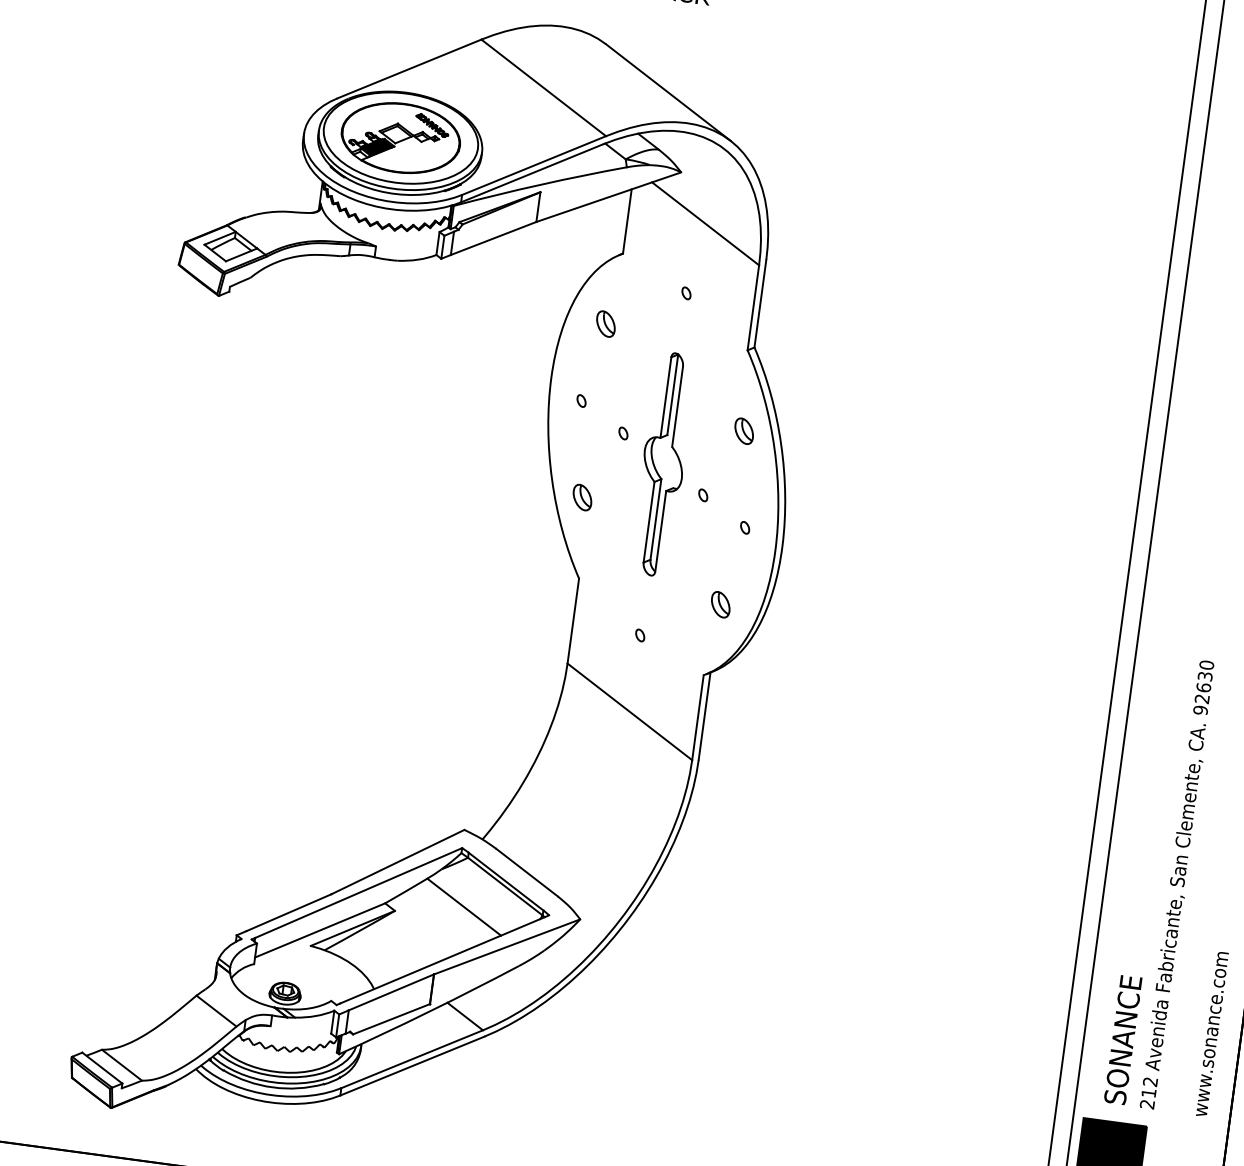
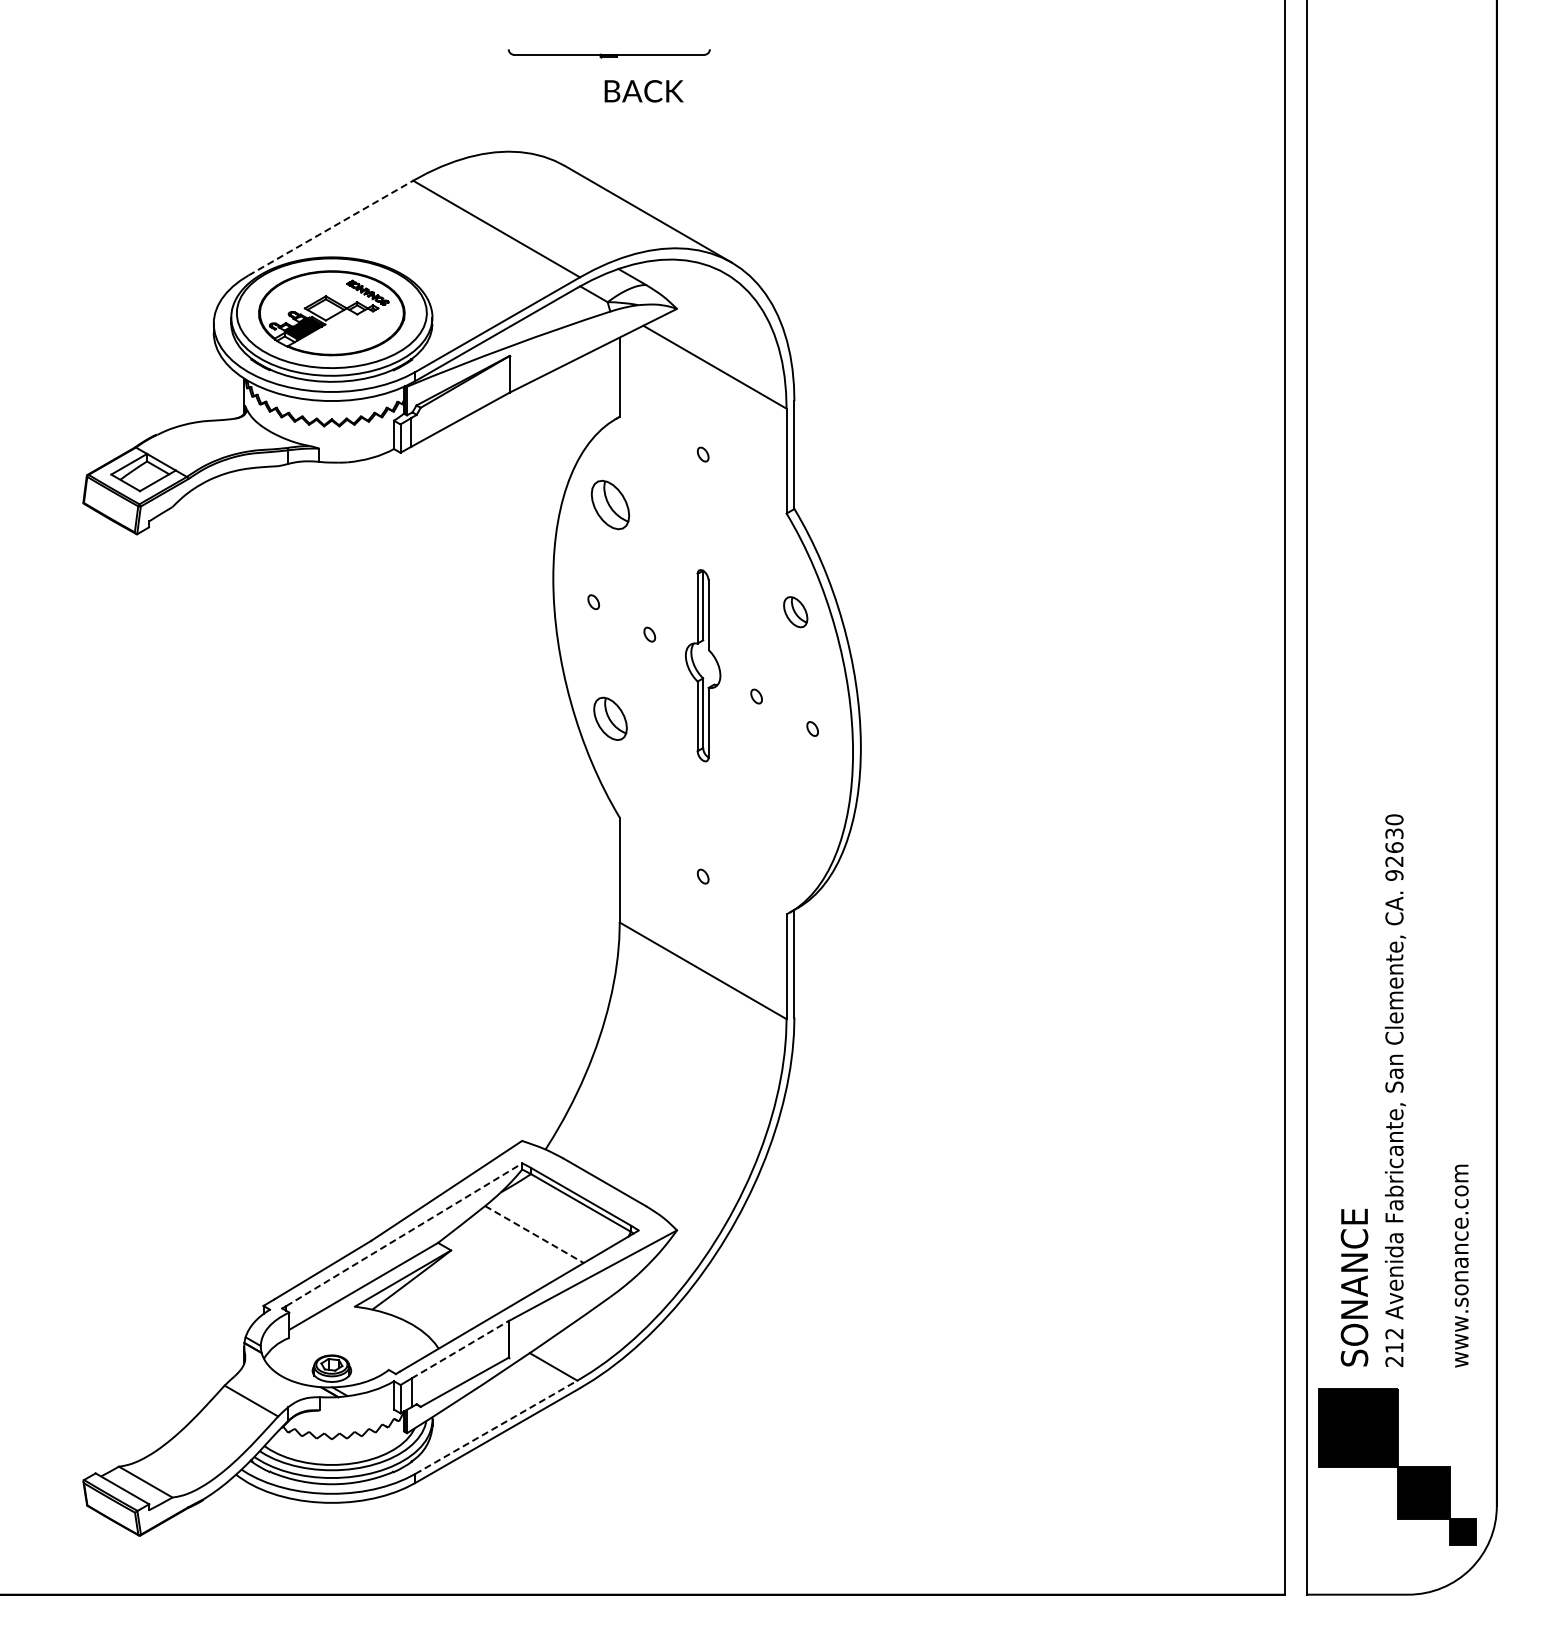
line: (410, 68) -> (331, 227), solid -> dashed
part: (605, 323) -> (610, 504), size x1.6
part: (662, 464) -> (702, 665), size x0.7
part: (582, 497) -> (610, 719), size x1.4
part: (720, 604) -> (795, 826), removed
line: (358, 892) -> (404, 1234), solid -> dashed
line: (464, 907) -> (534, 1234), solid -> dashed
line: (391, 992) -> (460, 1349), solid -> dashed
line: (412, 1059) -> (496, 1427), solid -> dashed

